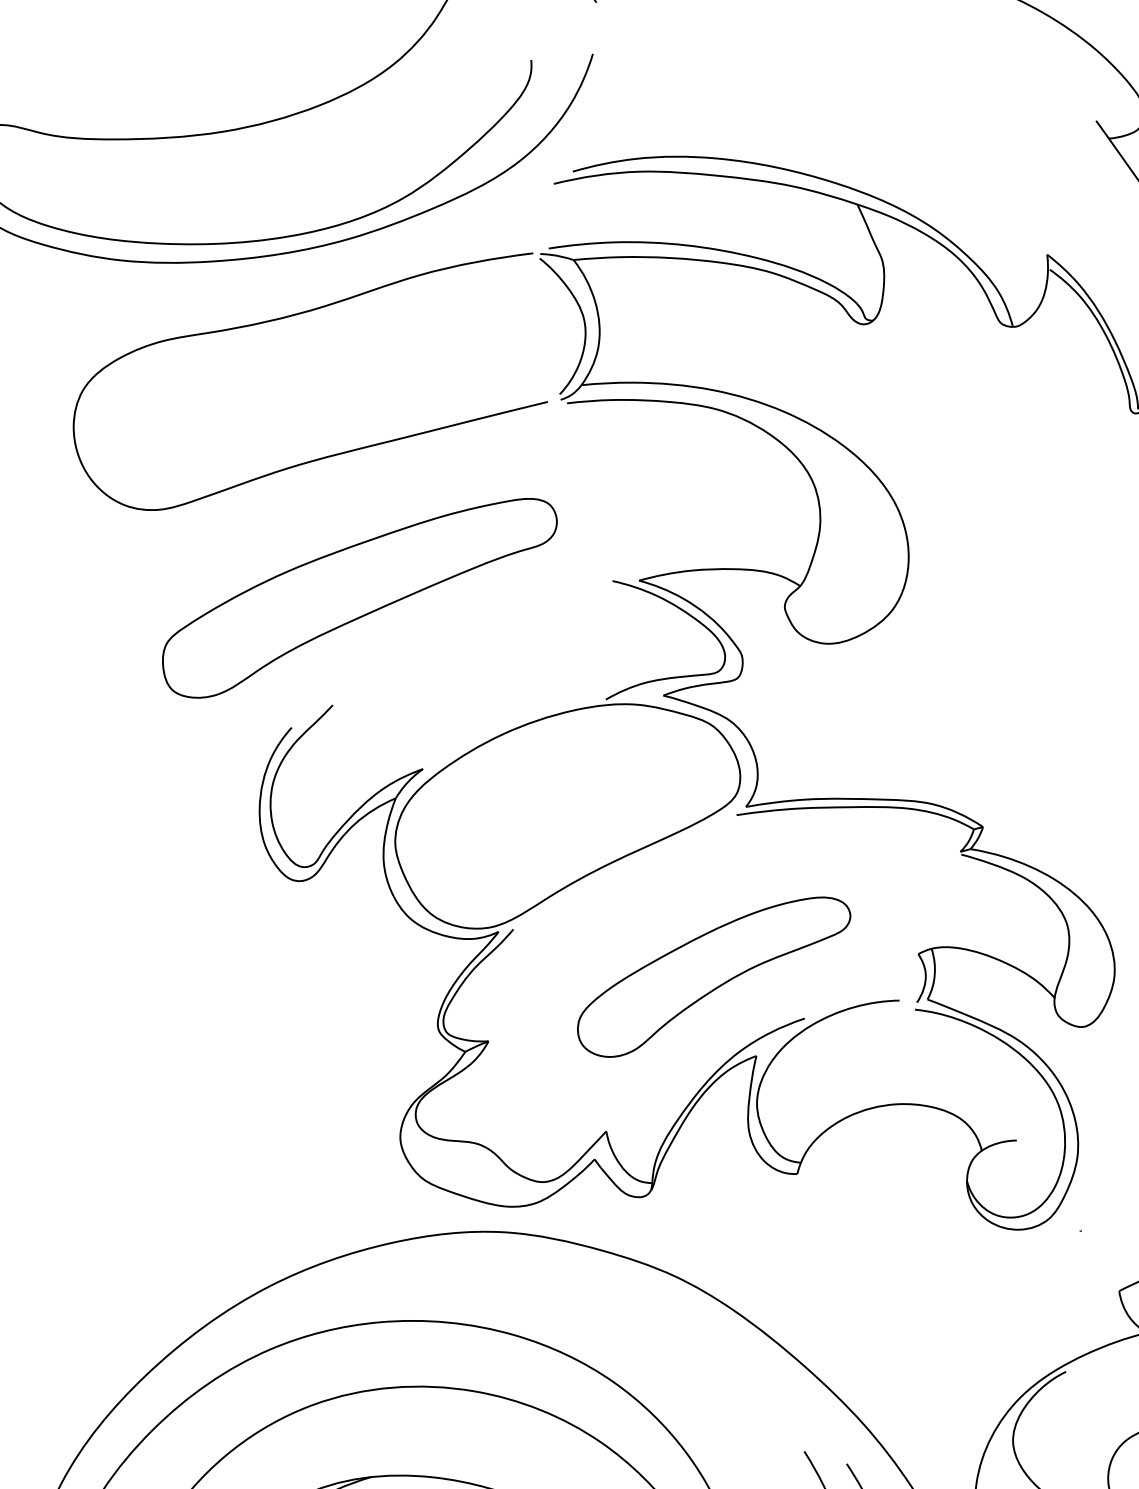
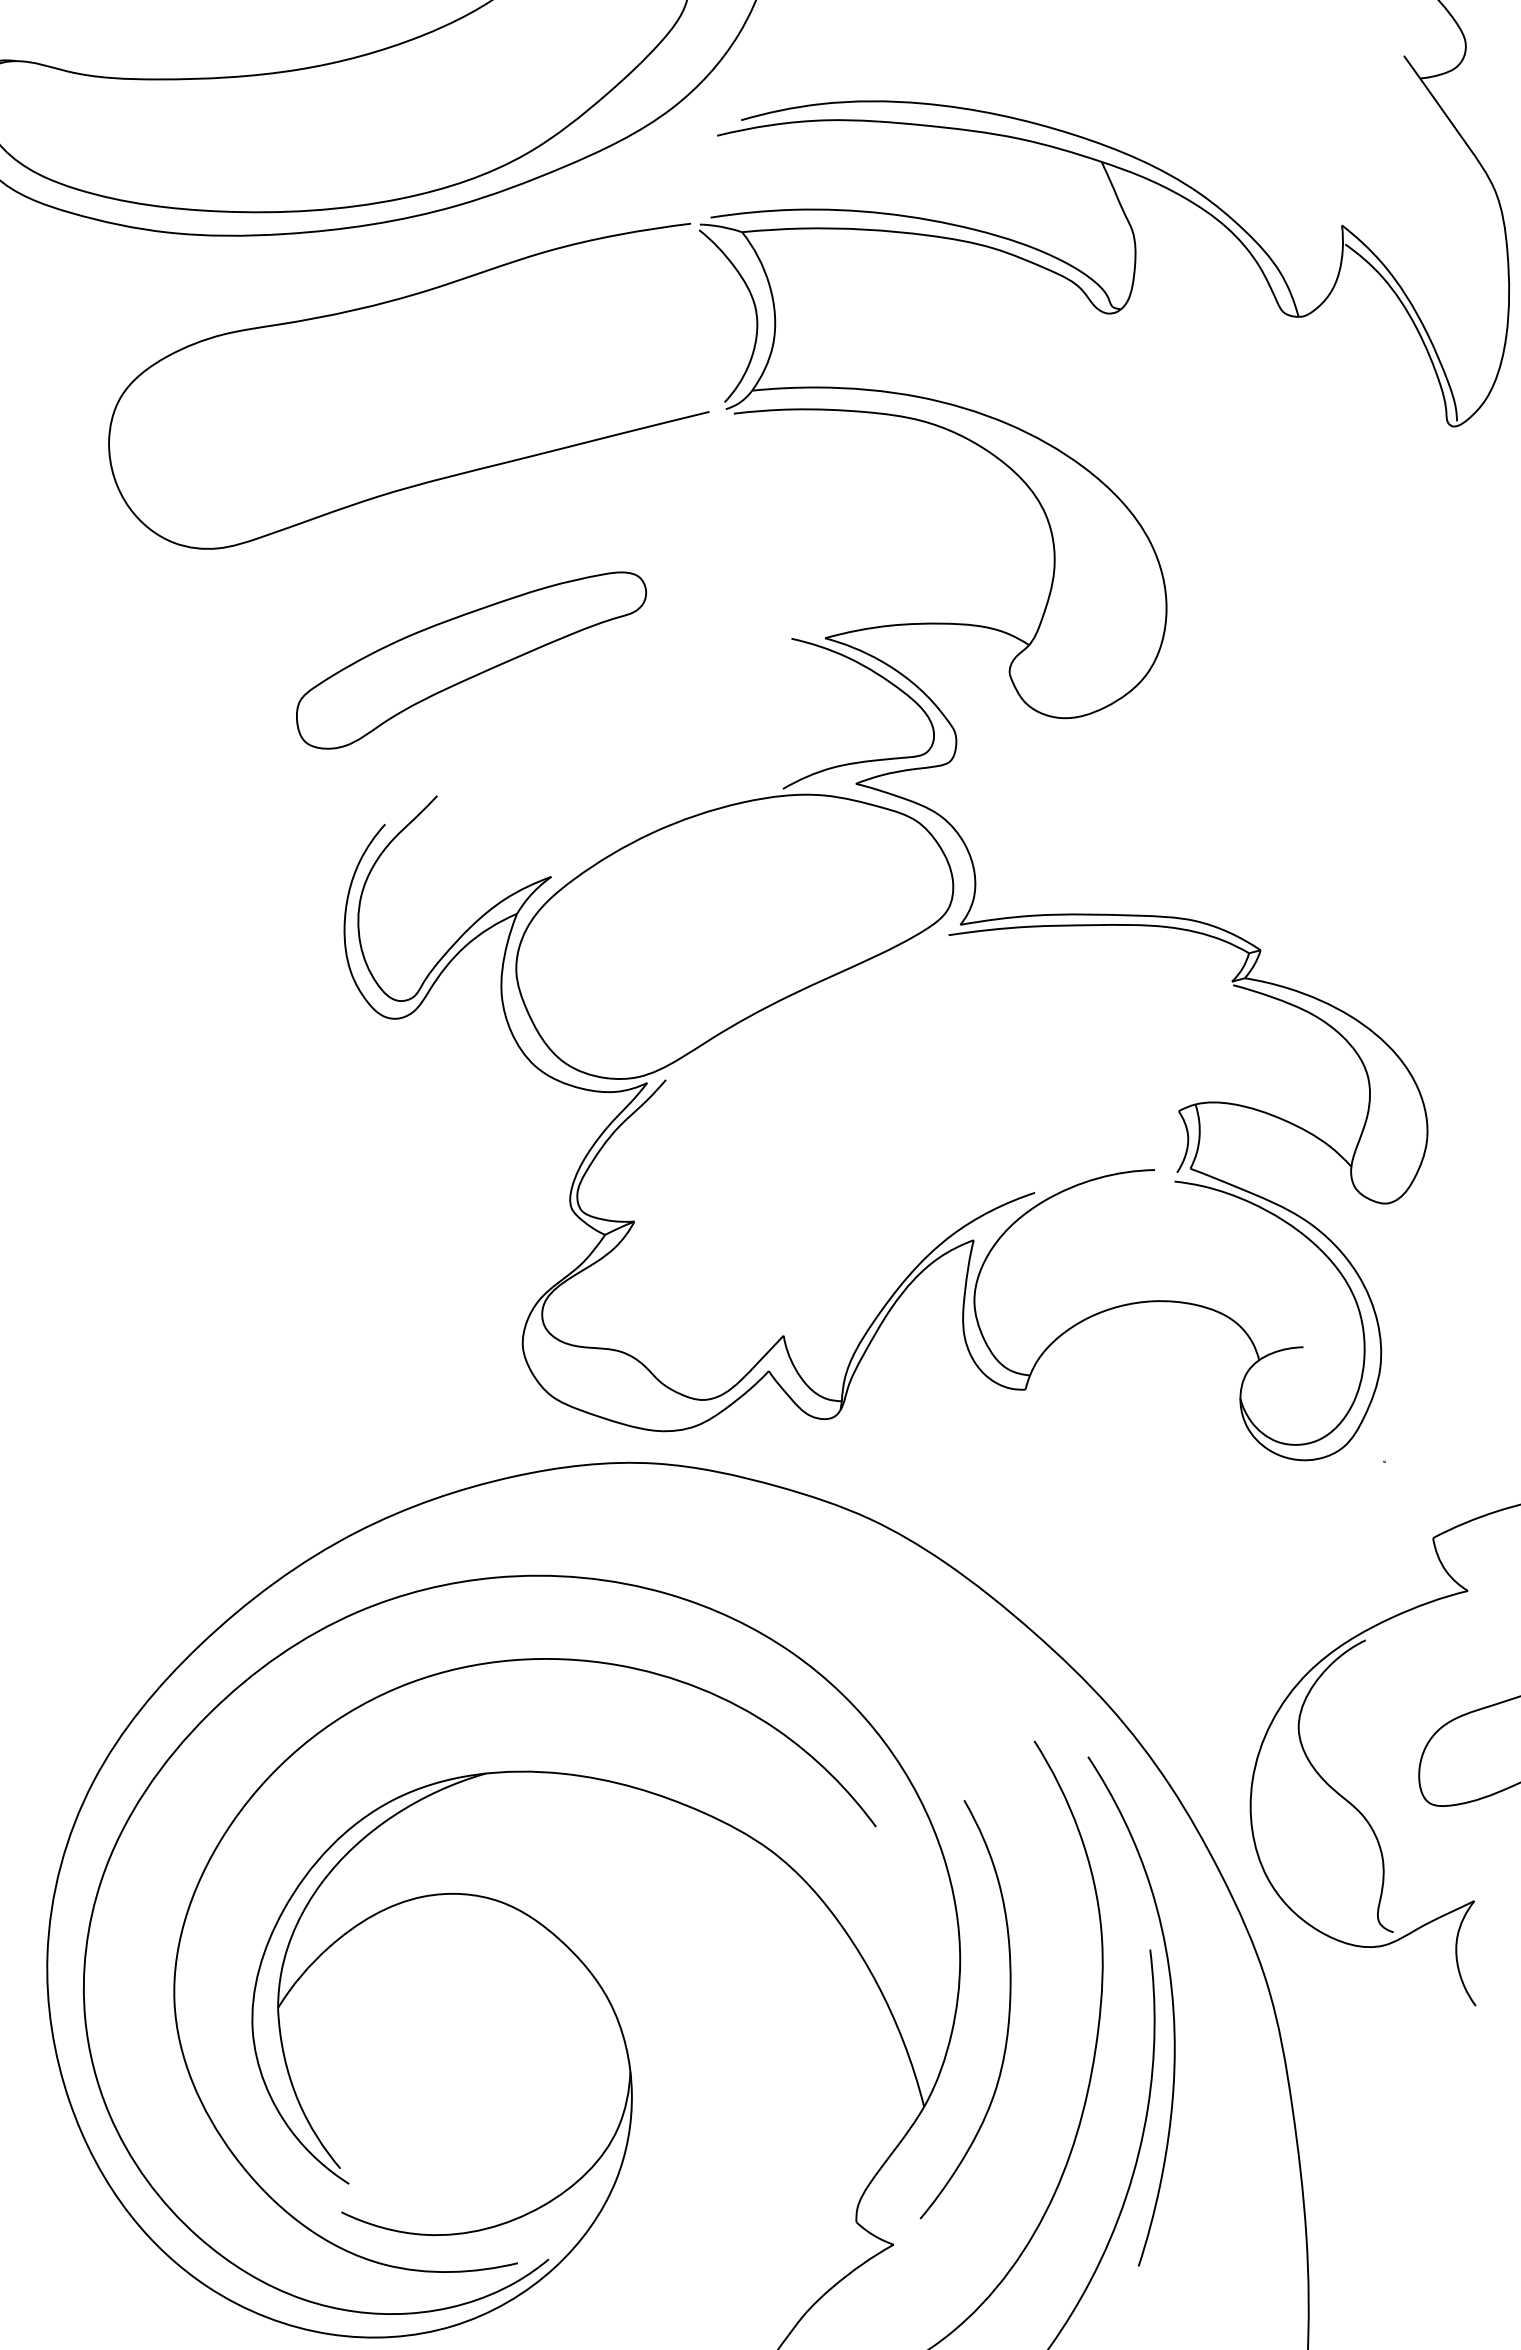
part: (359, 598) -> (471, 660), size x0.7
part: (713, 977) -> (919, 1140), removed

